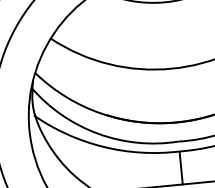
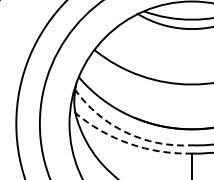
arc: (97, 133) -> (125, 132), solid -> dashed
arc: (103, 146) -> (129, 143), solid -> dashed

